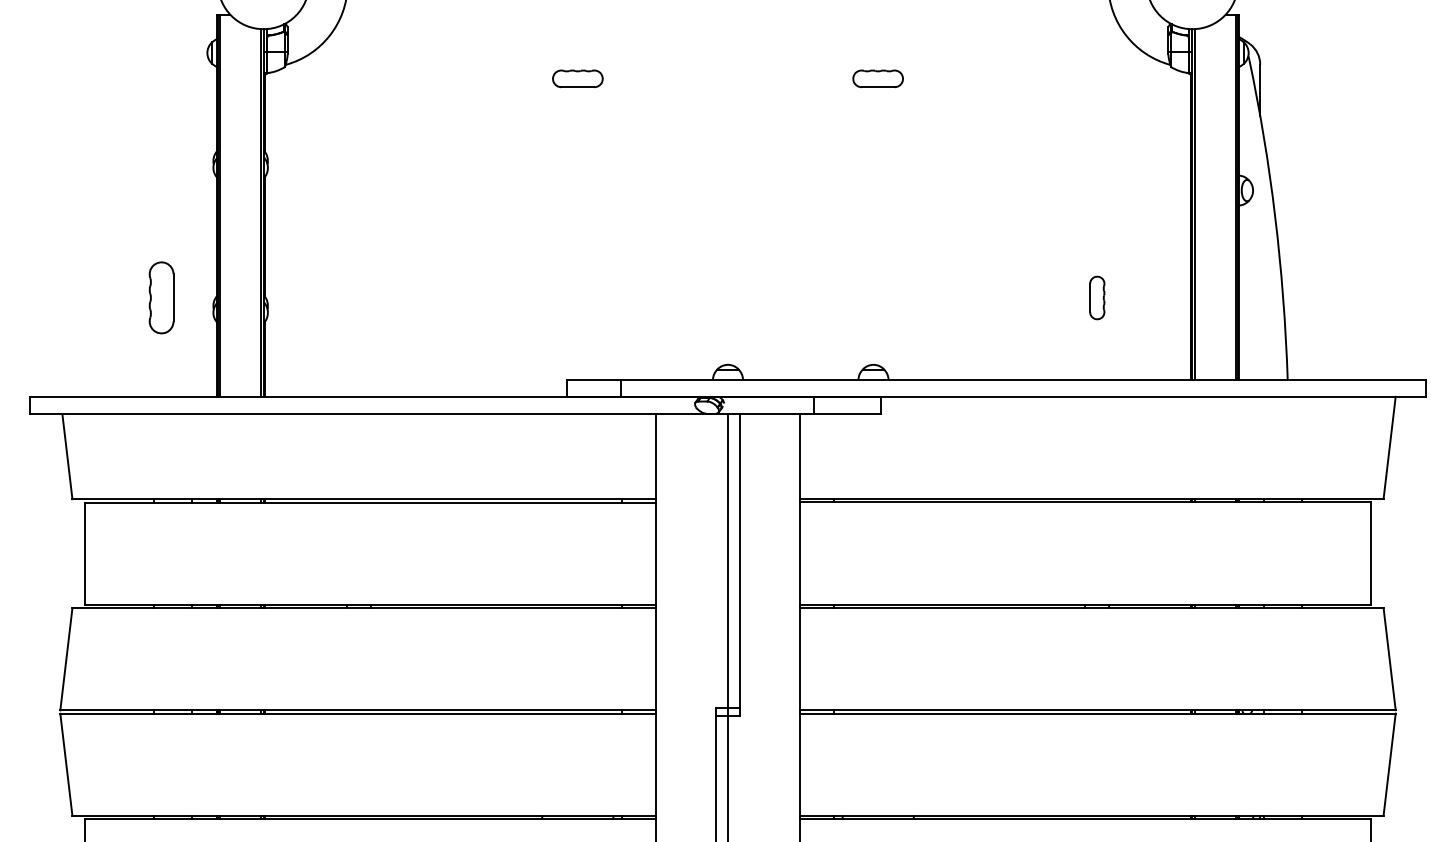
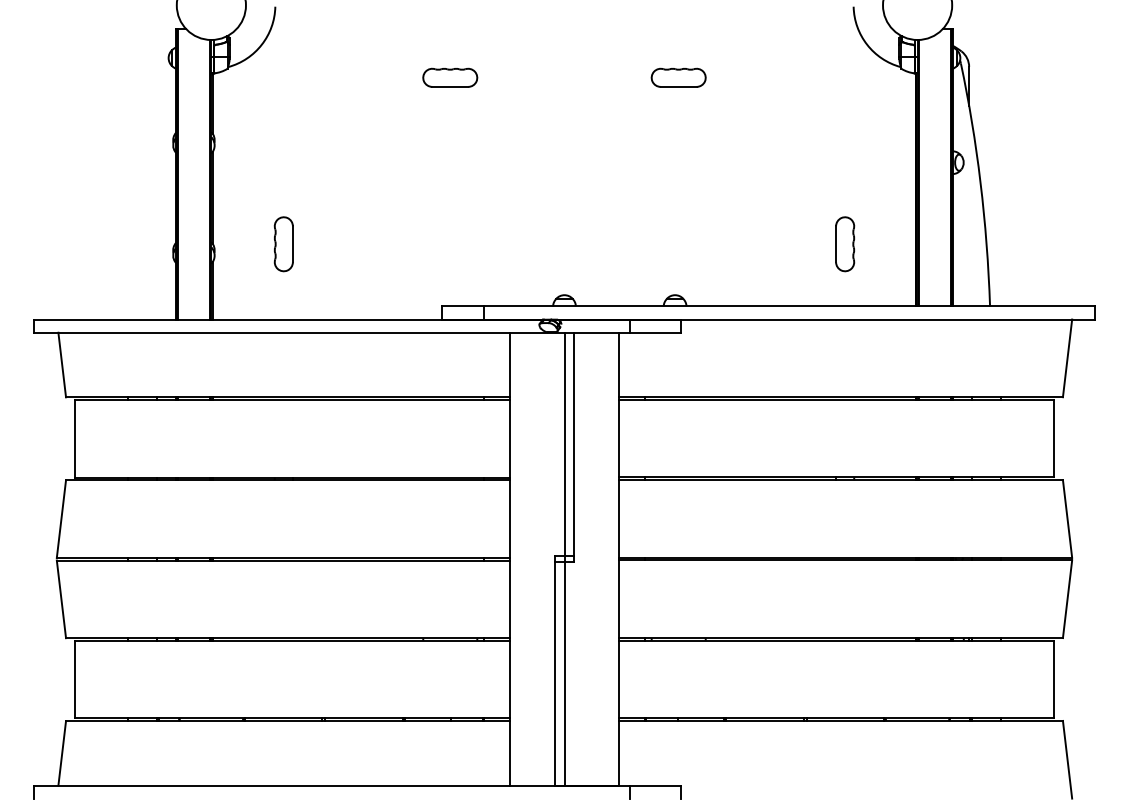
part: (578, 78) -> (450, 77), size x1.43
part: (877, 78) -> (678, 77), size x1.43
part: (161, 298) -> (283, 244), moved
part: (1097, 298) -> (845, 244), size x1.67

